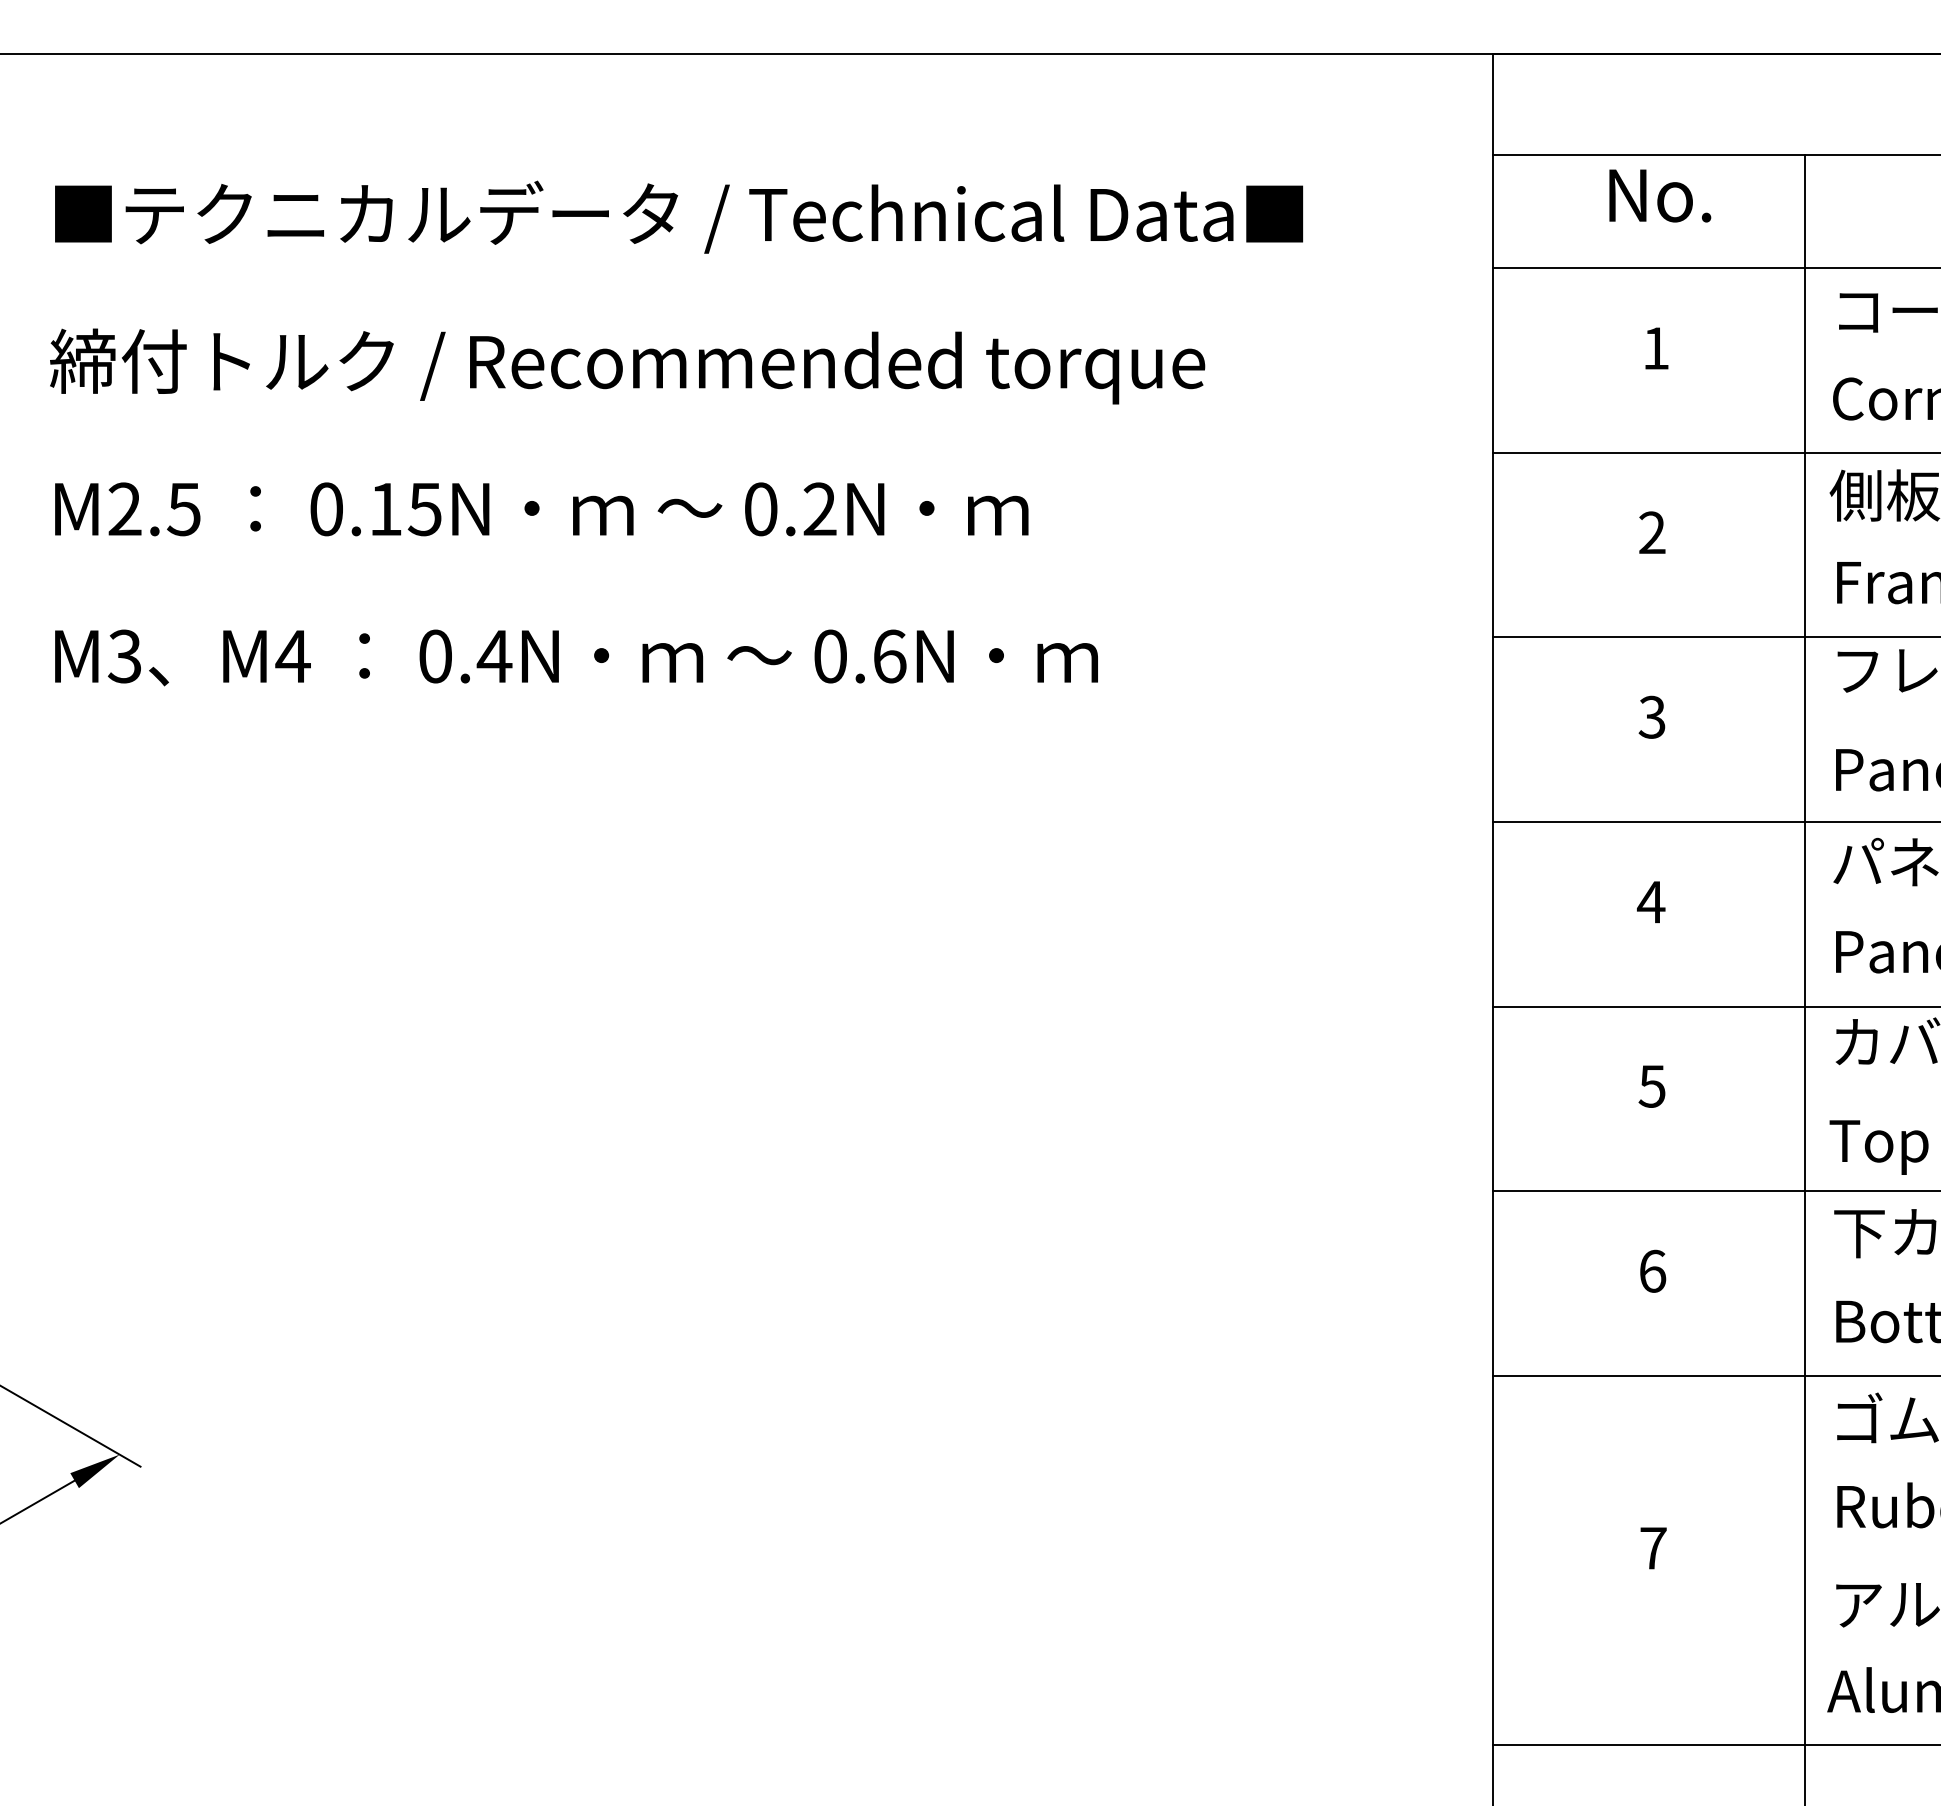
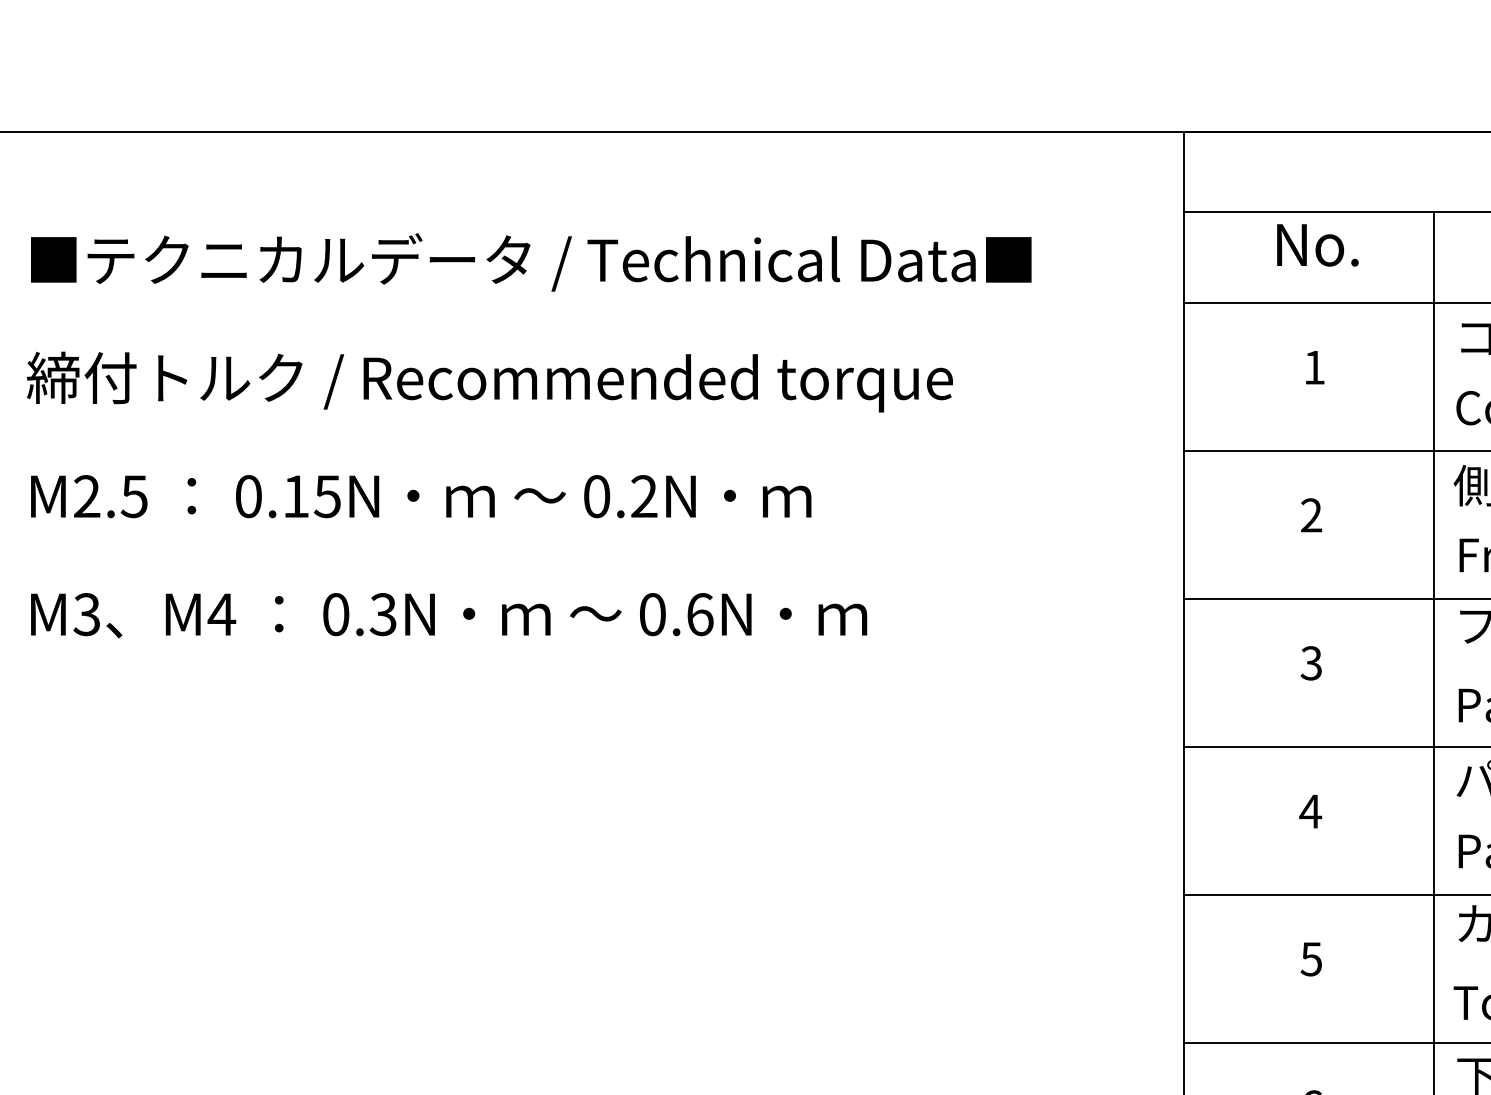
text: (494, 656) -> (383, 614), 0.4N -> 0.3N

